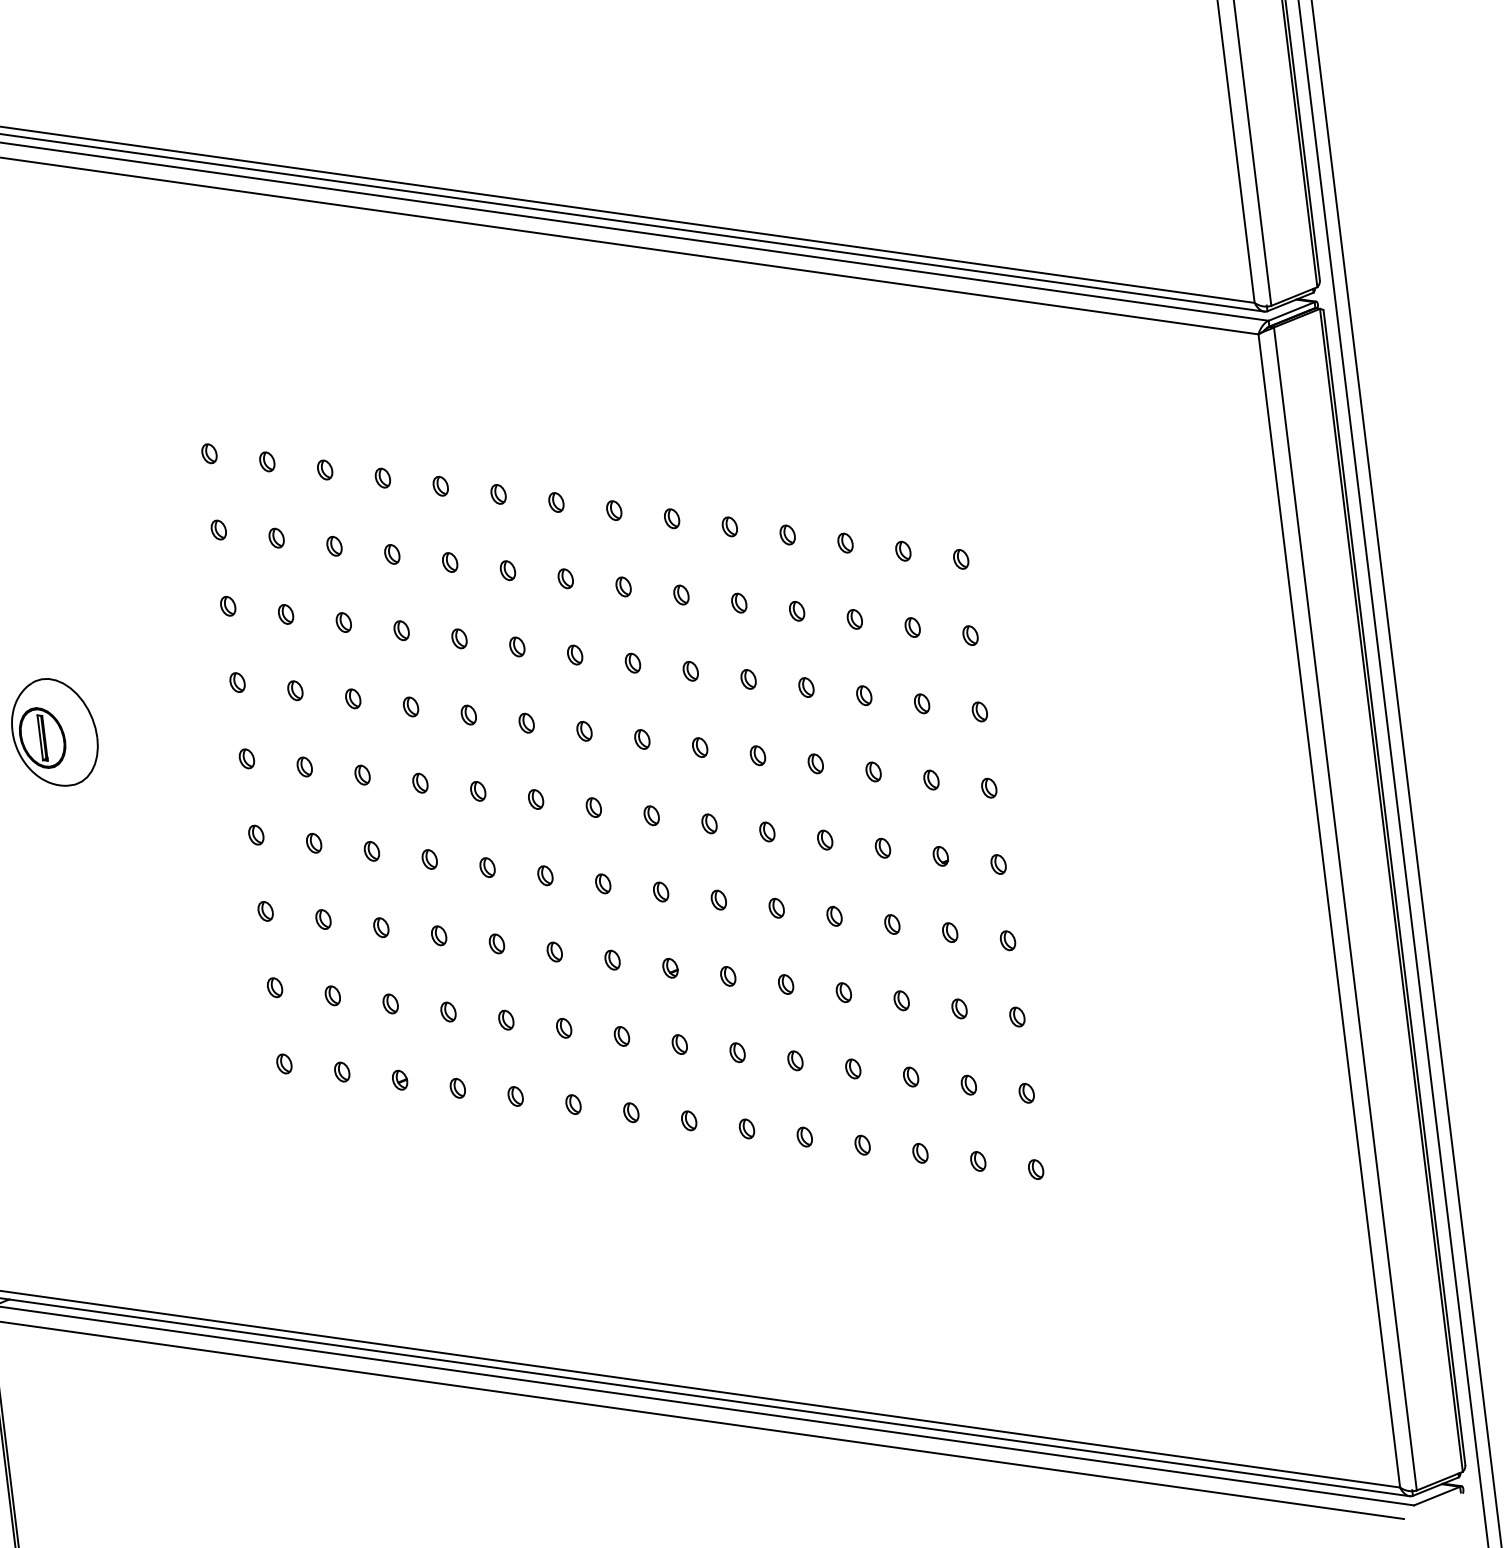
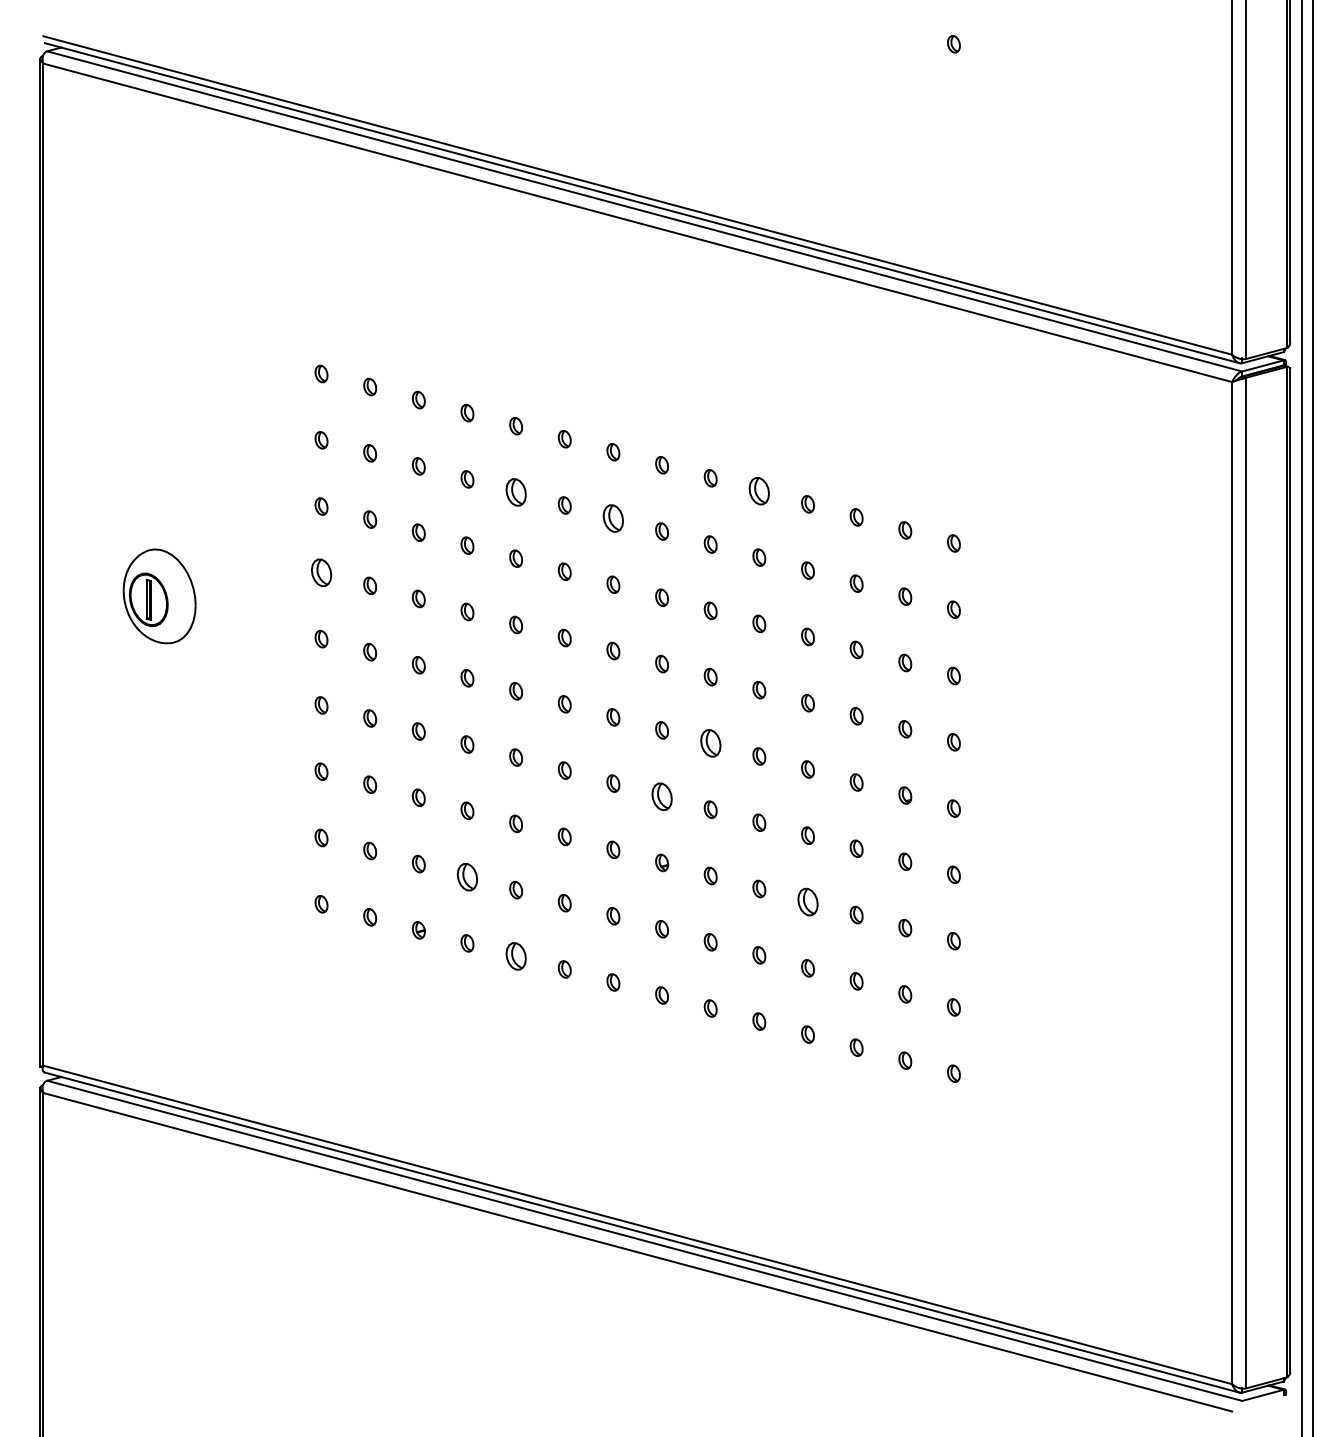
part: (730, 527) -> (759, 491), size x1.6
part: (449, 562) -> (515, 492), size x1.6
part: (565, 578) -> (613, 518), size x1.6
part: (237, 682) -> (321, 572), size x1.6
part: (709, 823) -> (710, 743), size x1.6
part: (660, 891) -> (661, 796), size x1.6
part: (843, 992) -> (807, 901), size x1.6
part: (448, 1011) -> (467, 876), size x1.6
part: (514, 1096) -> (515, 956), size x1.6

